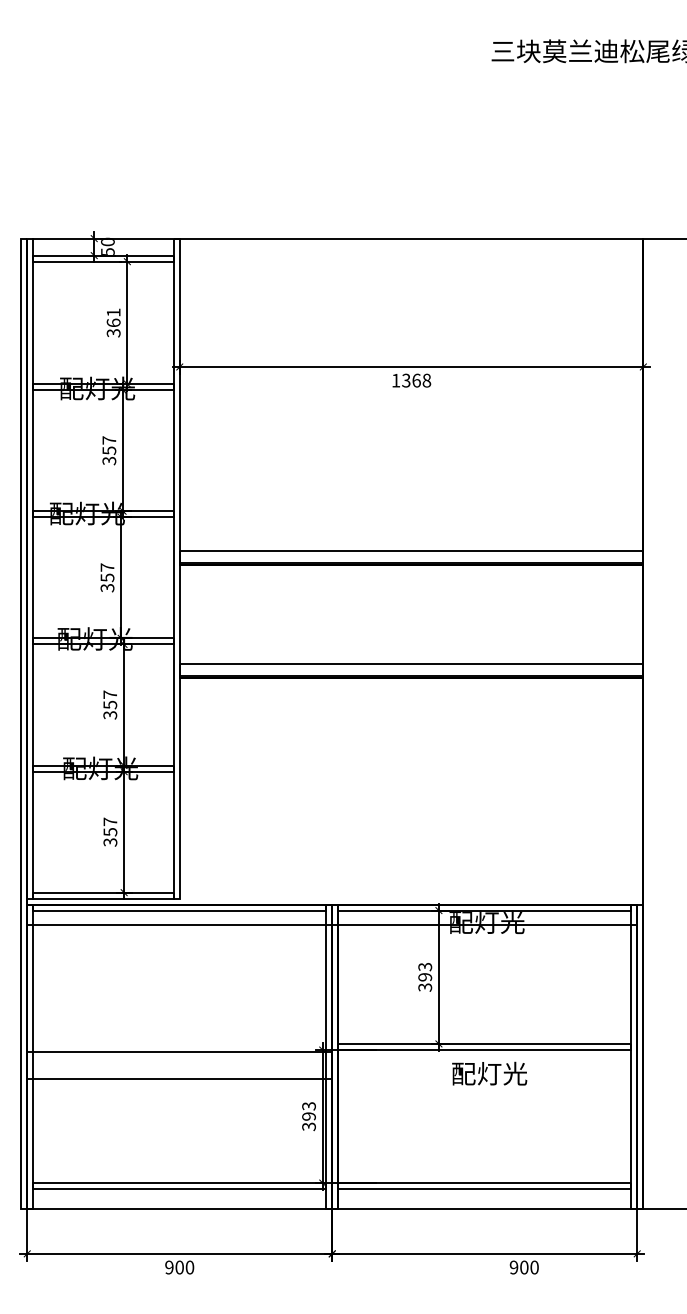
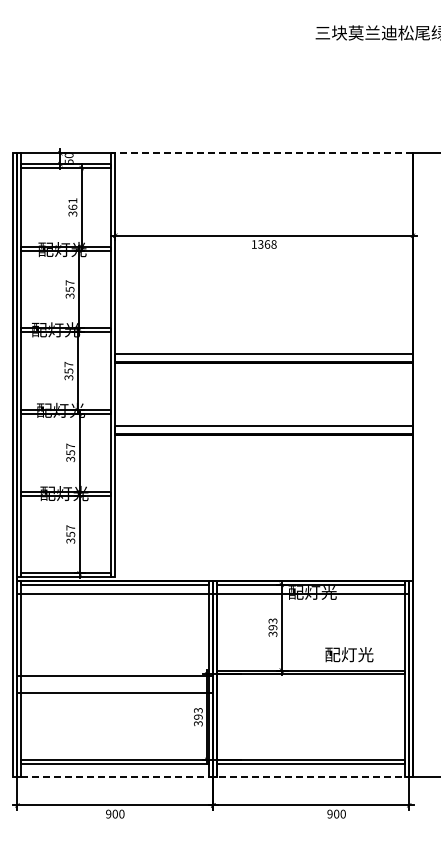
line: (412, 238) -> (264, 153), solid -> dashed
text: (489, 1073) -> (349, 654), moved
line: (335, 1208) -> (215, 776), solid -> dashed

